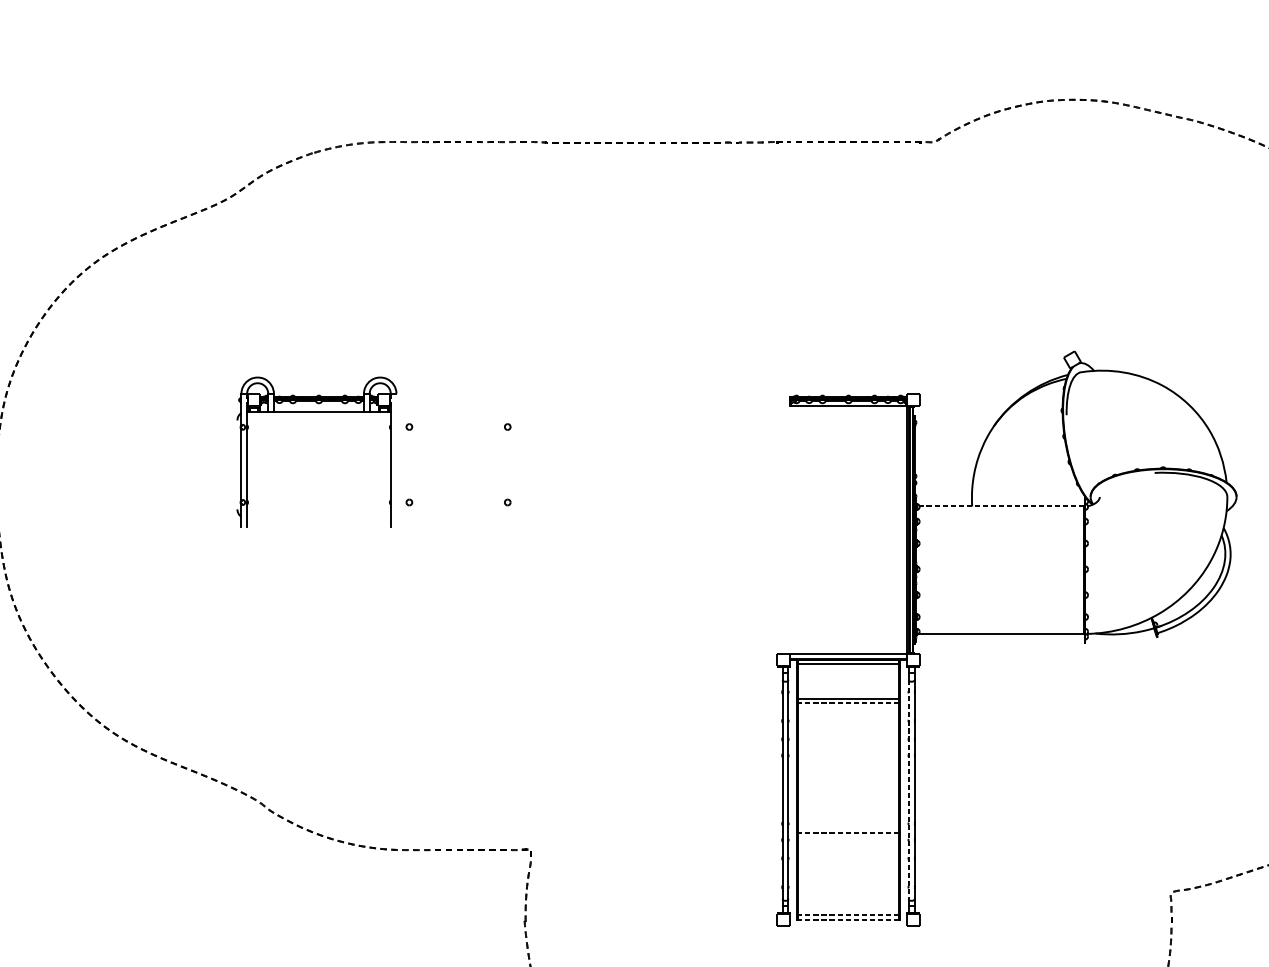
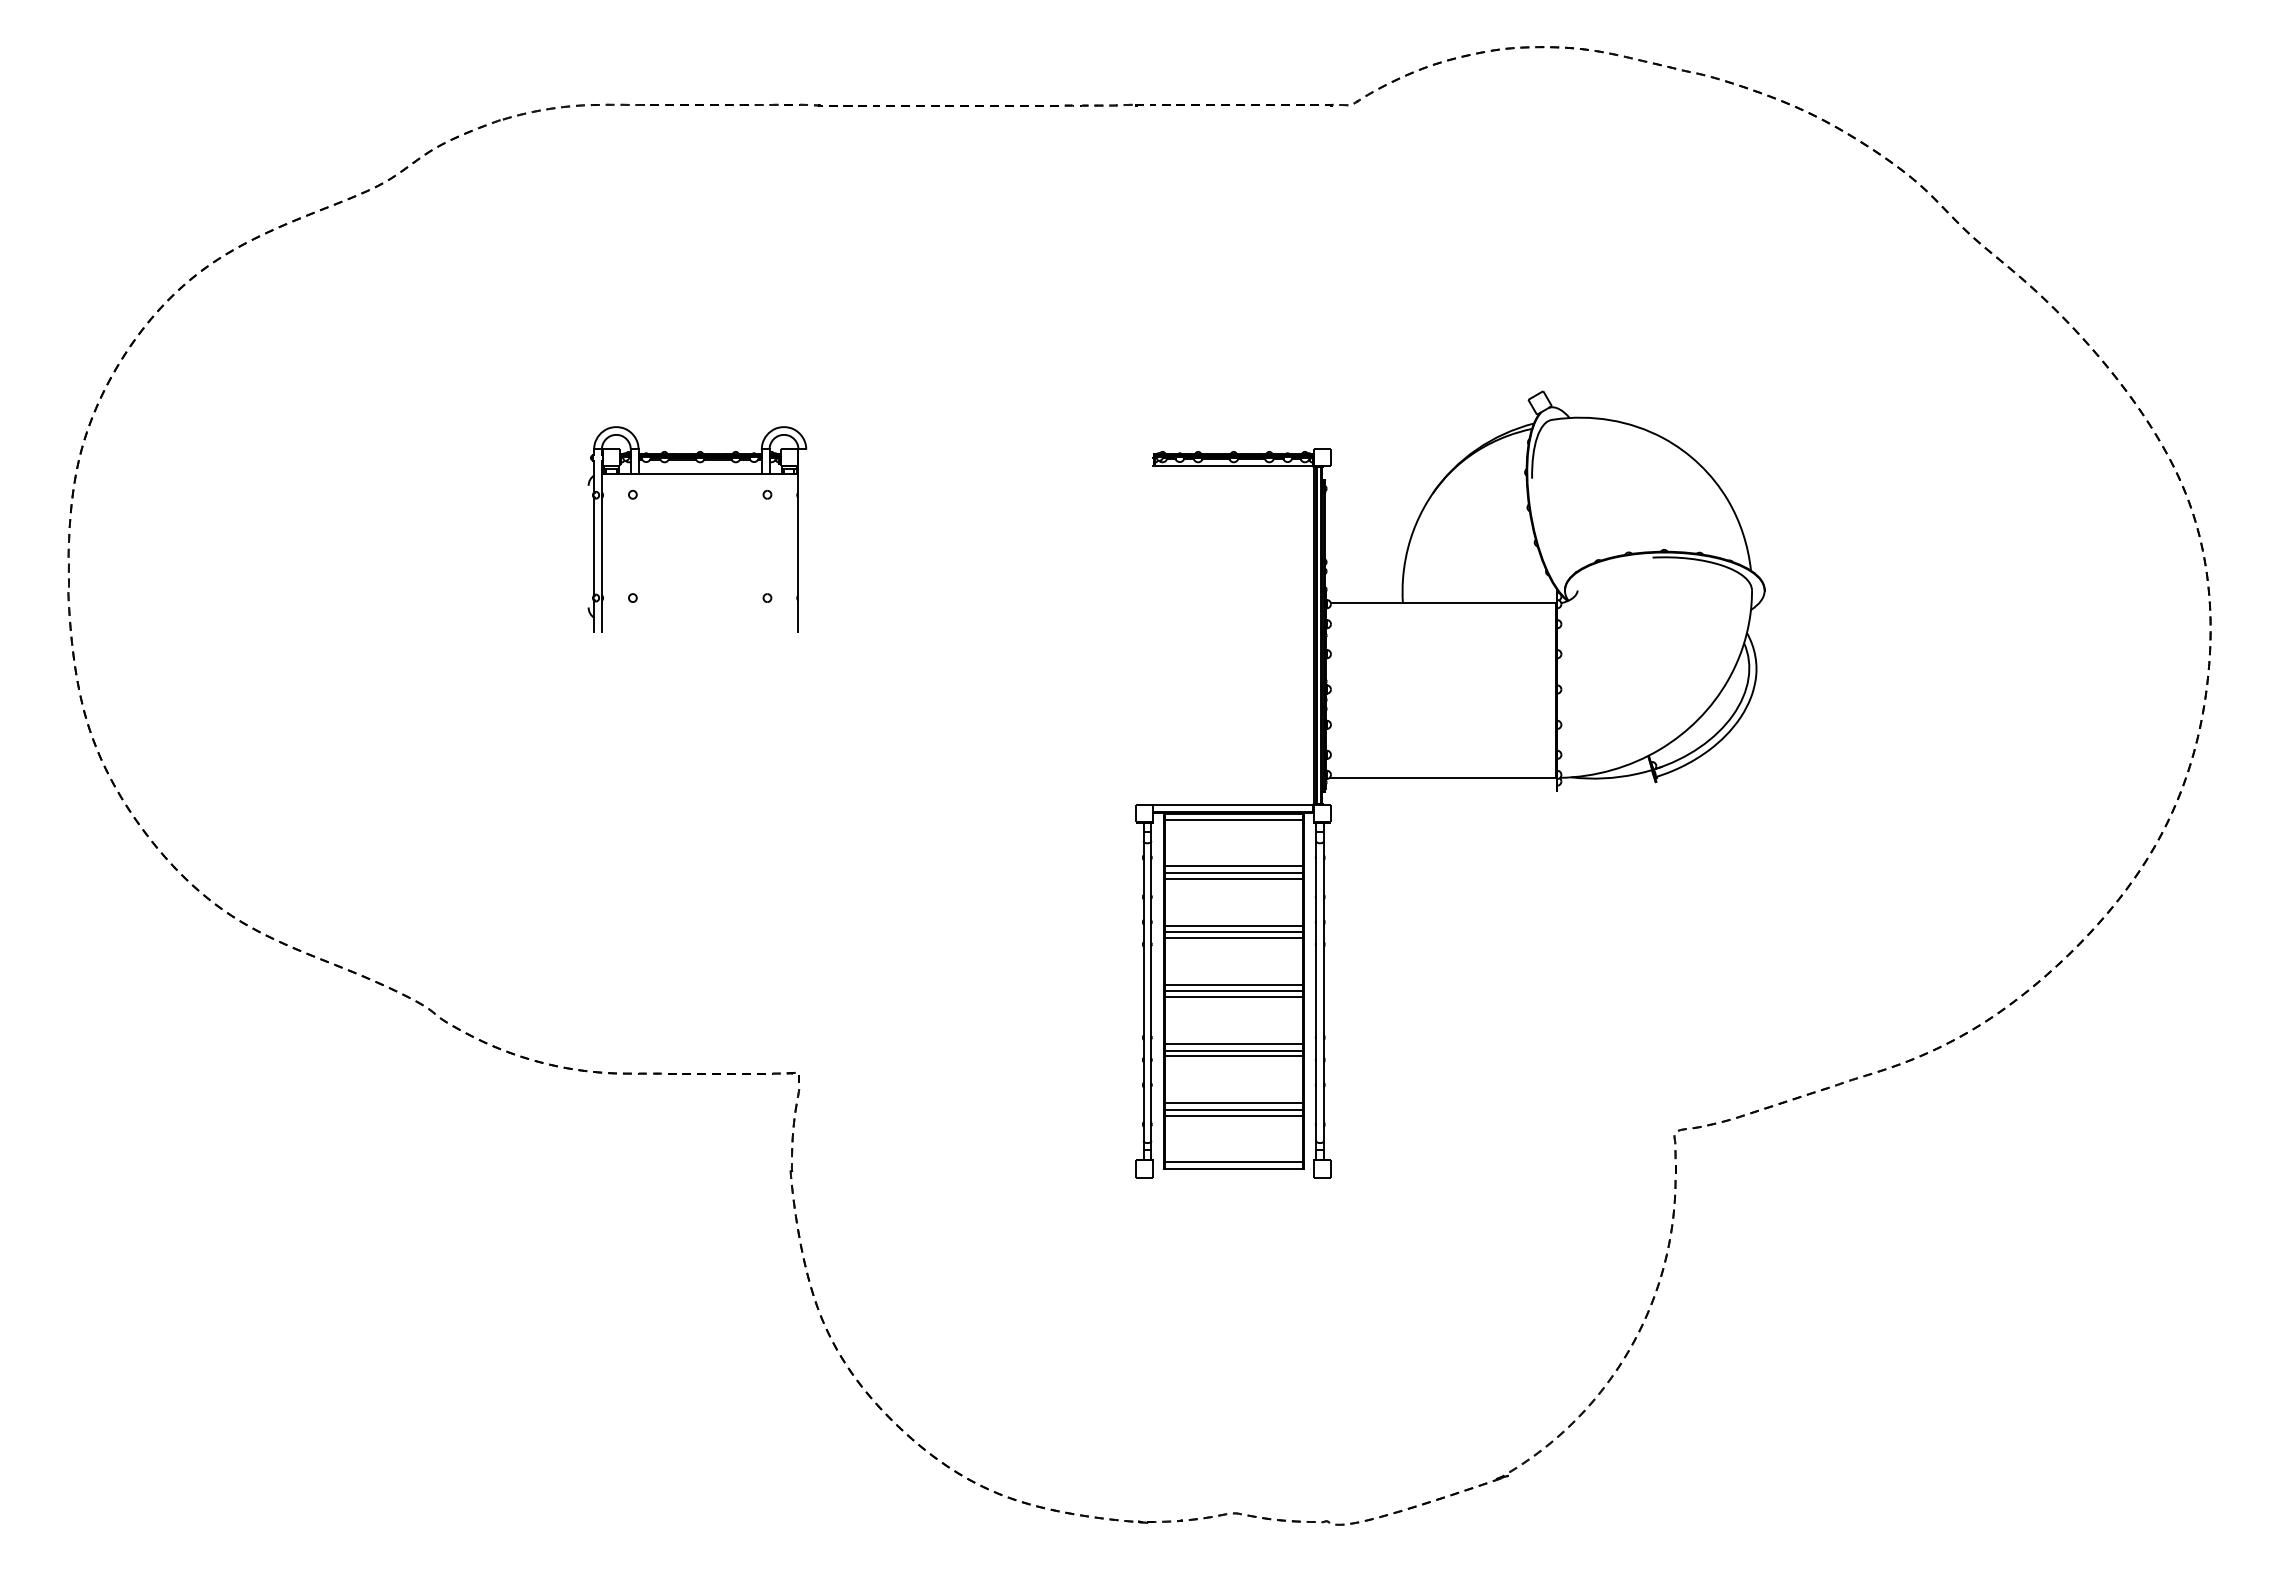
part: (317, 412) -> (697, 474), moved
line: (1001, 506) -> (1443, 603), dashed -> solid
line: (848, 703) -> (1233, 873), dashed -> solid
line: (848, 707) -> (1233, 878), added
line: (848, 741) -> (1233, 925), added
line: (848, 746) -> (1233, 932), added
line: (848, 750) -> (1233, 937), added
line: (848, 784) -> (1233, 984), added
line: (848, 790) -> (1233, 991), added
line: (909, 790) -> (1316, 991), dashed -> solid
line: (848, 794) -> (1233, 997), added
line: (848, 828) -> (1233, 1044), added
line: (848, 833) -> (1233, 1050), dashed -> solid
line: (848, 837) -> (1233, 1056), added
line: (848, 871) -> (1233, 1103), added
line: (848, 876) -> (1233, 1109), added
line: (848, 880) -> (1233, 1115), added
line: (848, 915) -> (1233, 1162), dashed -> solid
line: (848, 920) -> (1233, 1169), dashed -> solid

